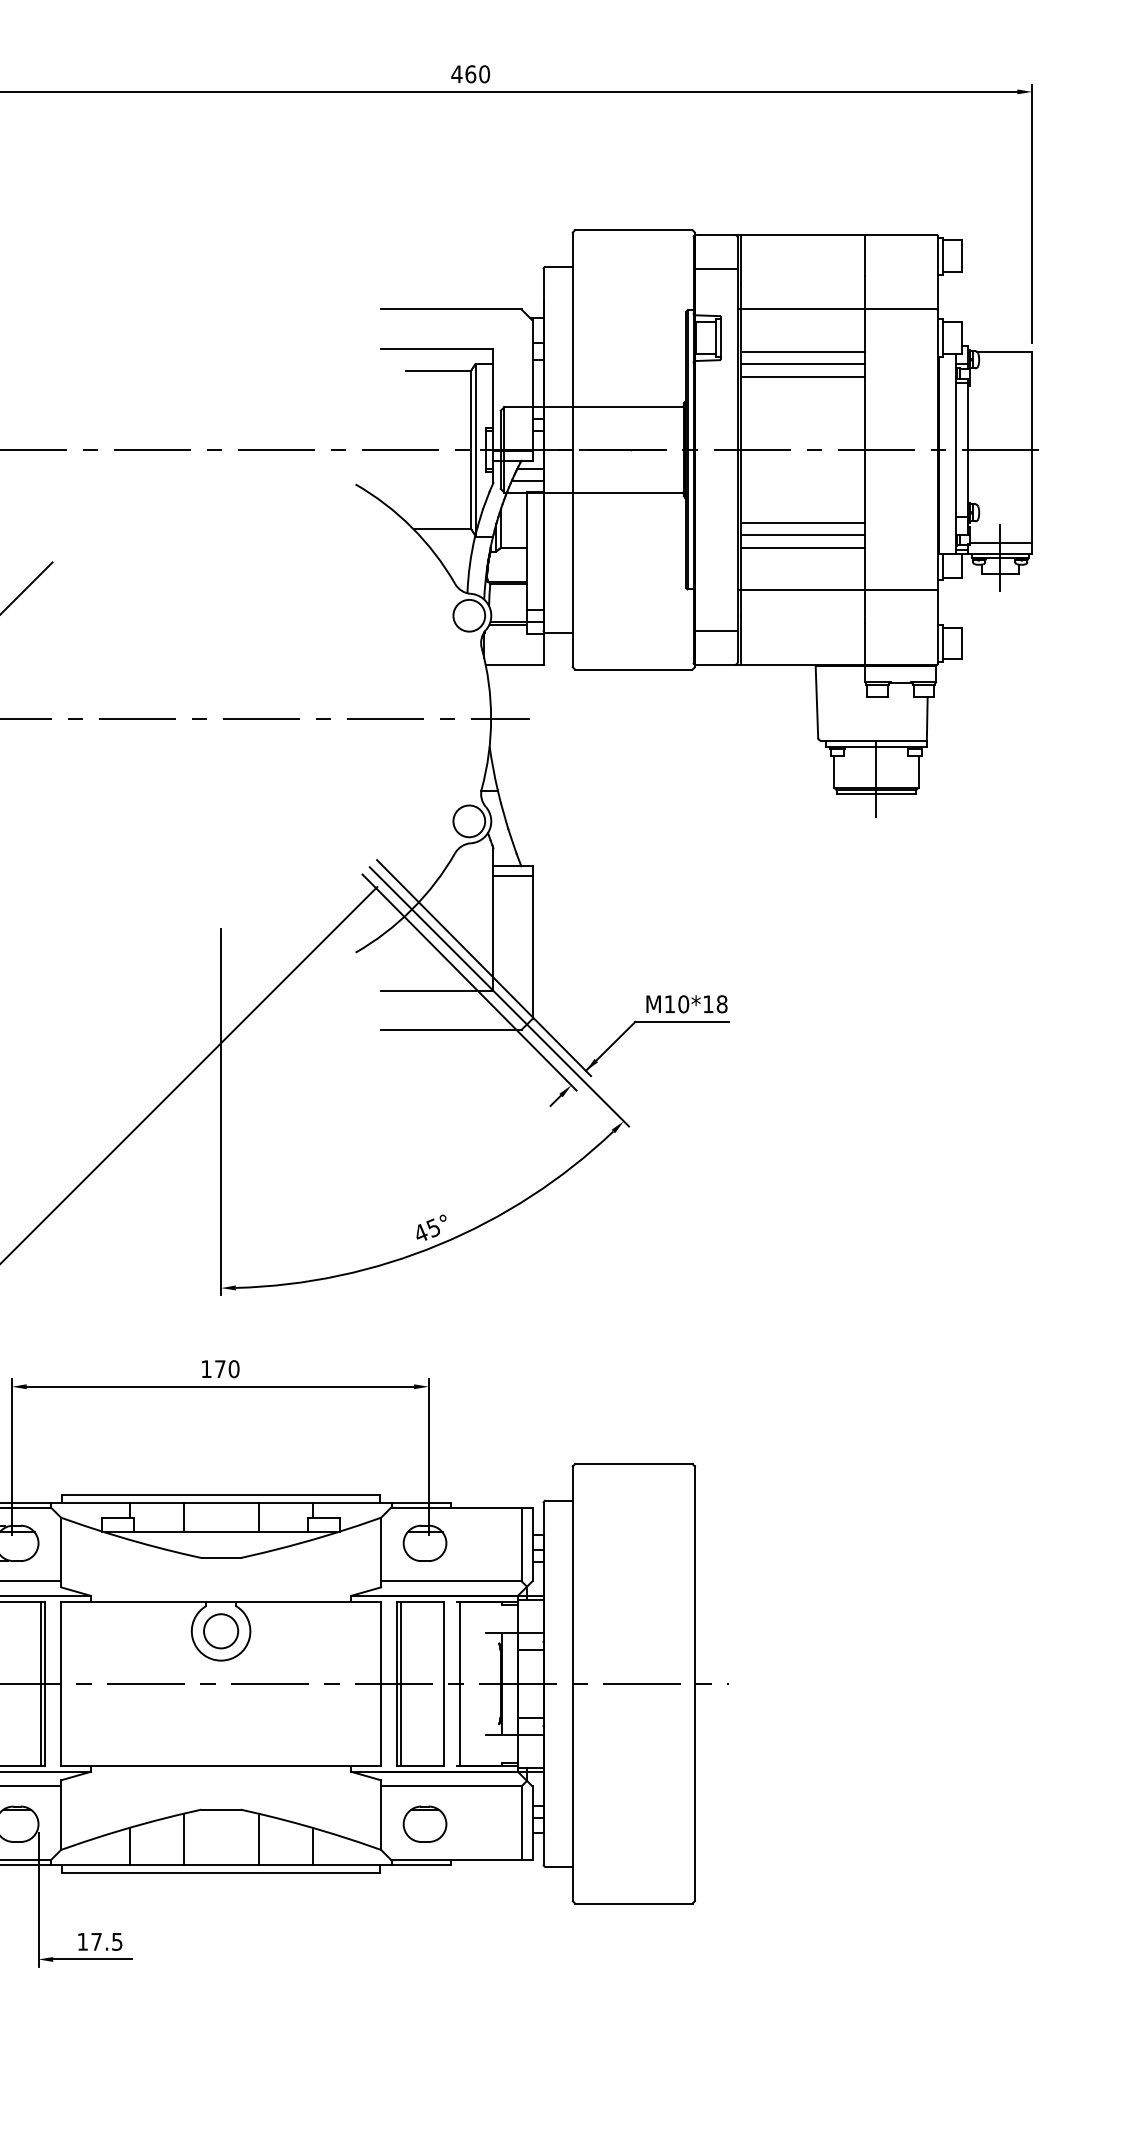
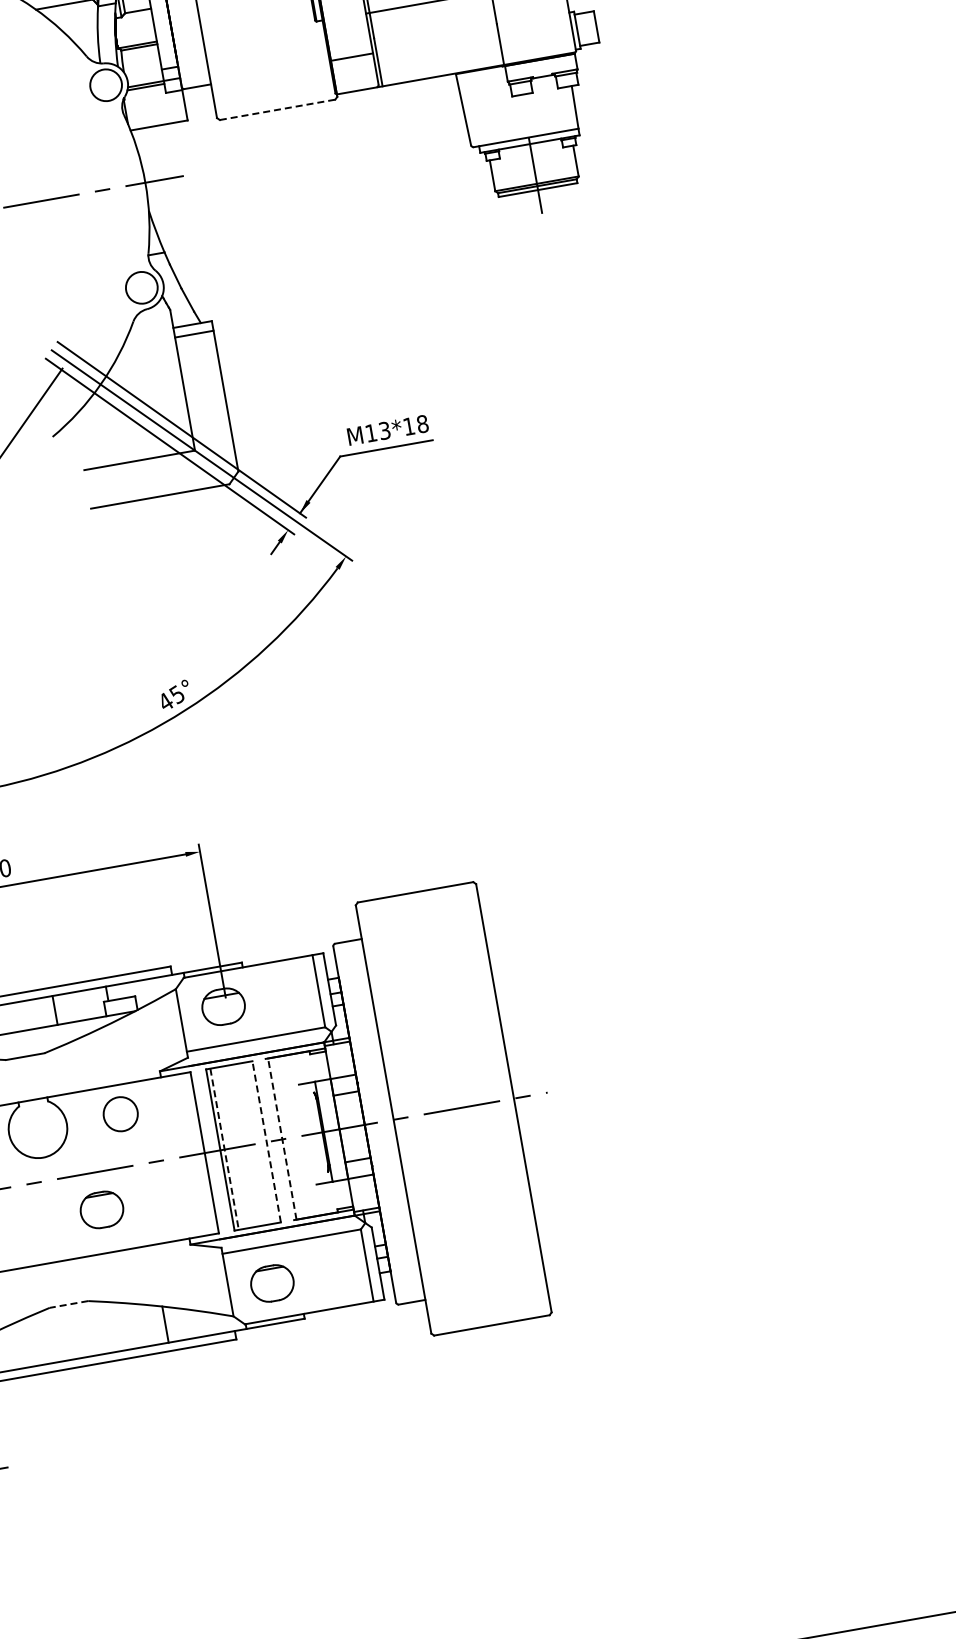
line: (633, 669) -> (277, 109), solid -> dashed
text: (683, 1004) -> (384, 431), M10*18 -> M13*18
circle: (221, 1631) -> (121, 1114), moved
line: (401, 1683) -> (224, 1148), solid -> dashed
line: (443, 1683) -> (266, 1141), solid -> dashed
line: (459, 1683) -> (281, 1138), solid -> dashed
part: (269, 1721) -> (101, 1209), added
line: (221, 1809) -> (69, 1304), solid -> dashed
line: (183, 1838) -> (36, 1339), removed
line: (258, 1838) -> (110, 1326), removed

